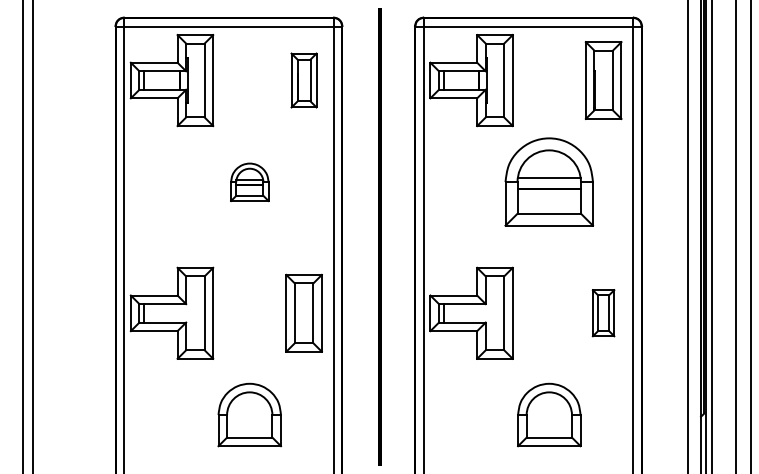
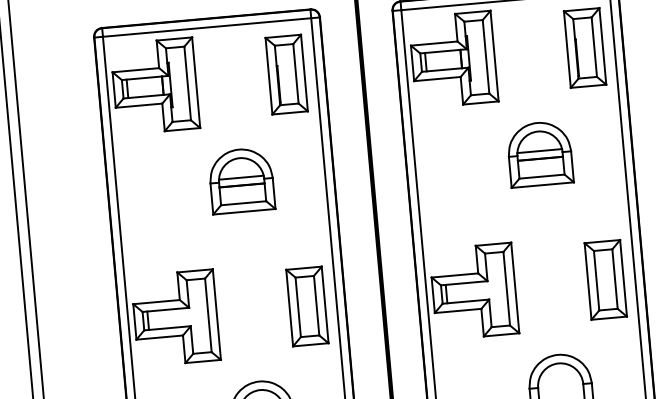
part: (303, 80) -> (286, 74), size x1.43
part: (249, 182) -> (241, 181), size x1.67
part: (549, 182) -> (540, 154), size x0.71
part: (603, 312) -> (605, 279), size x1.67

